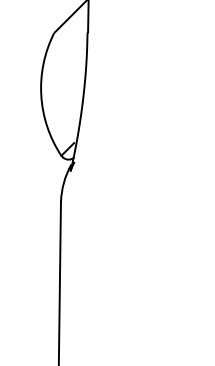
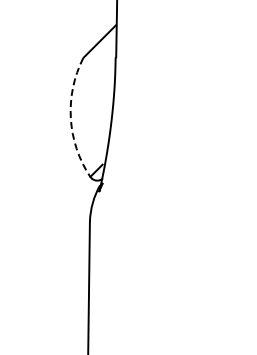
arc: (40, 95) -> (70, 118), solid -> dashed

